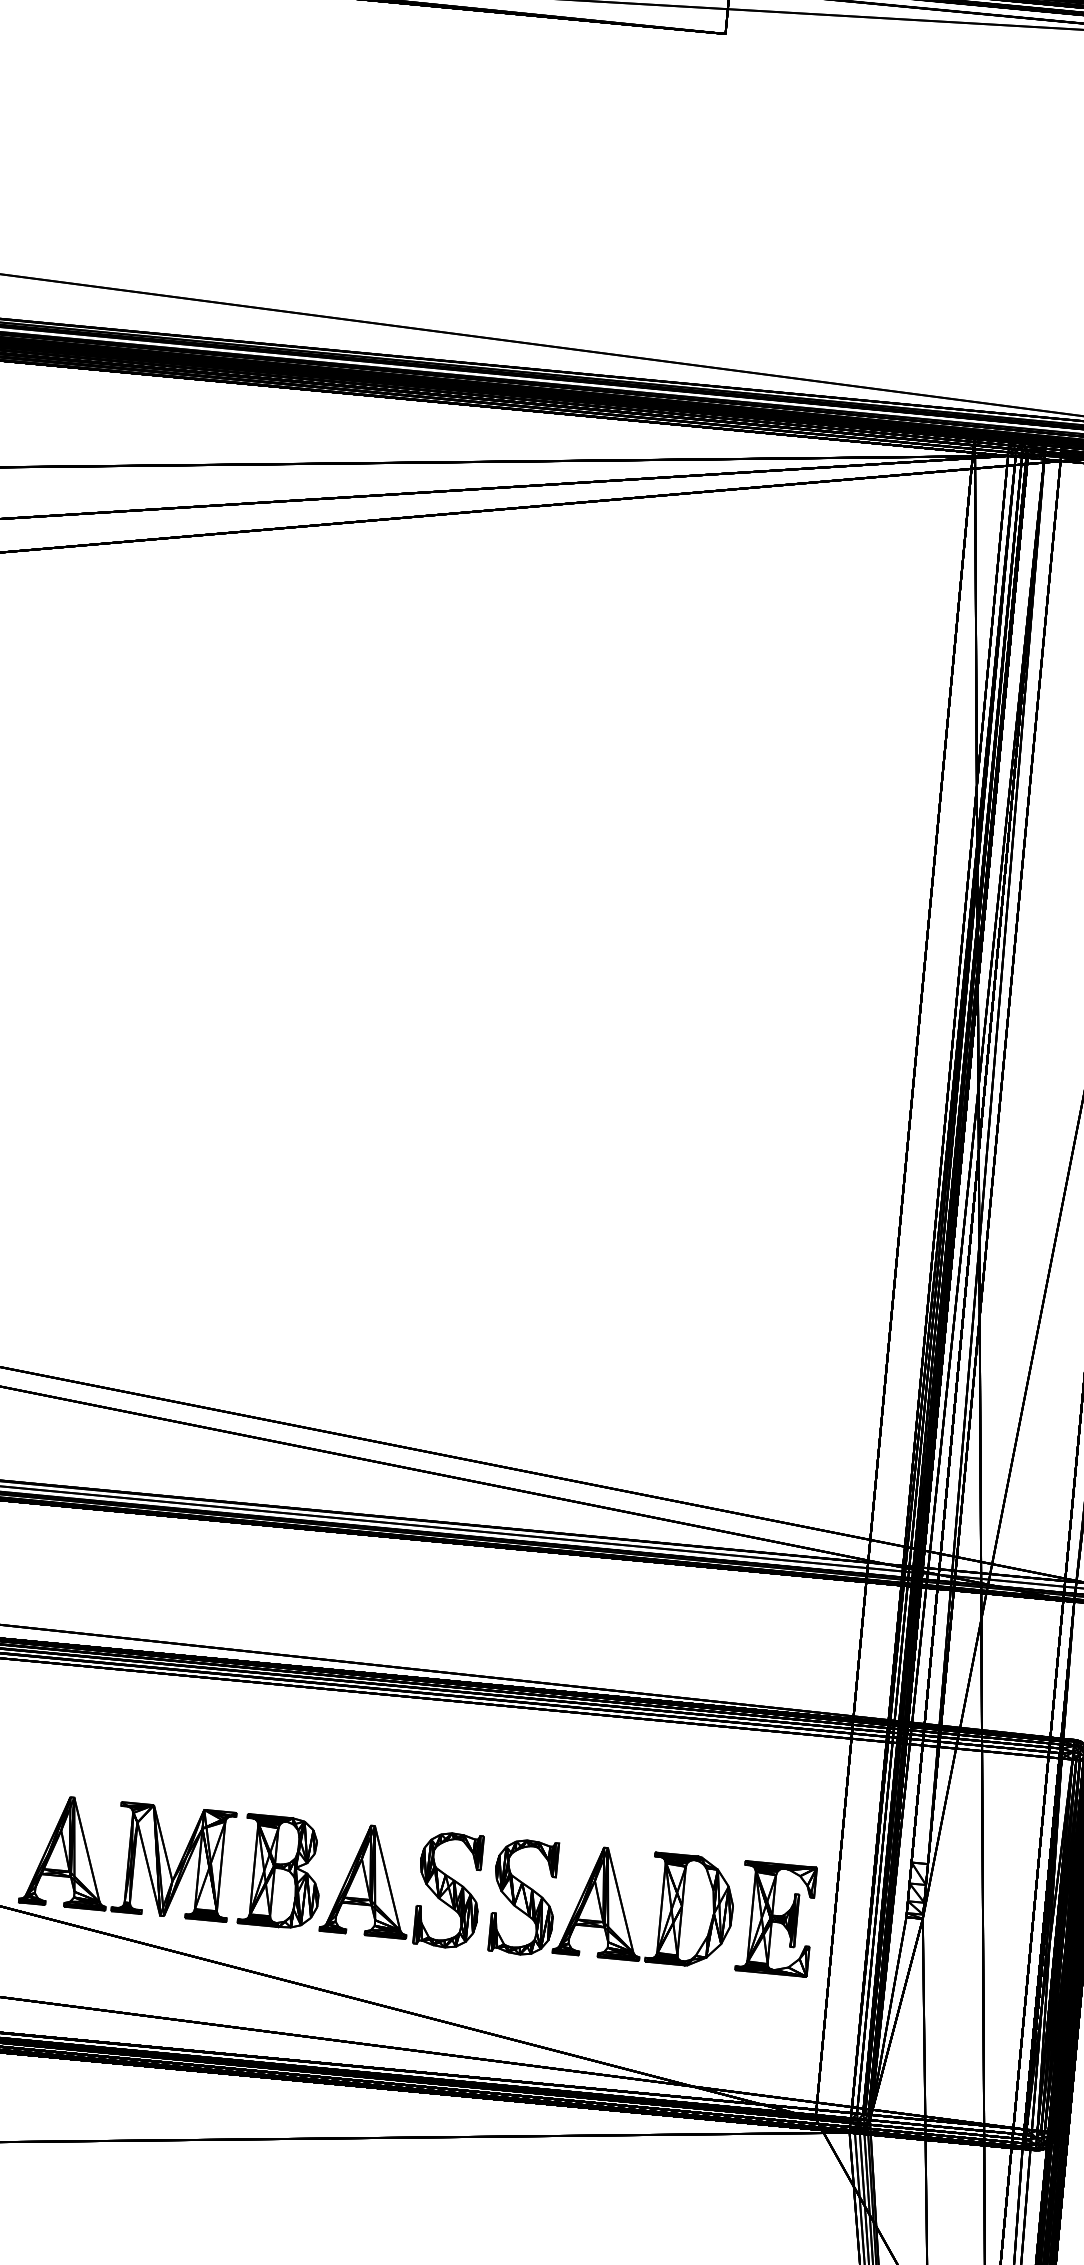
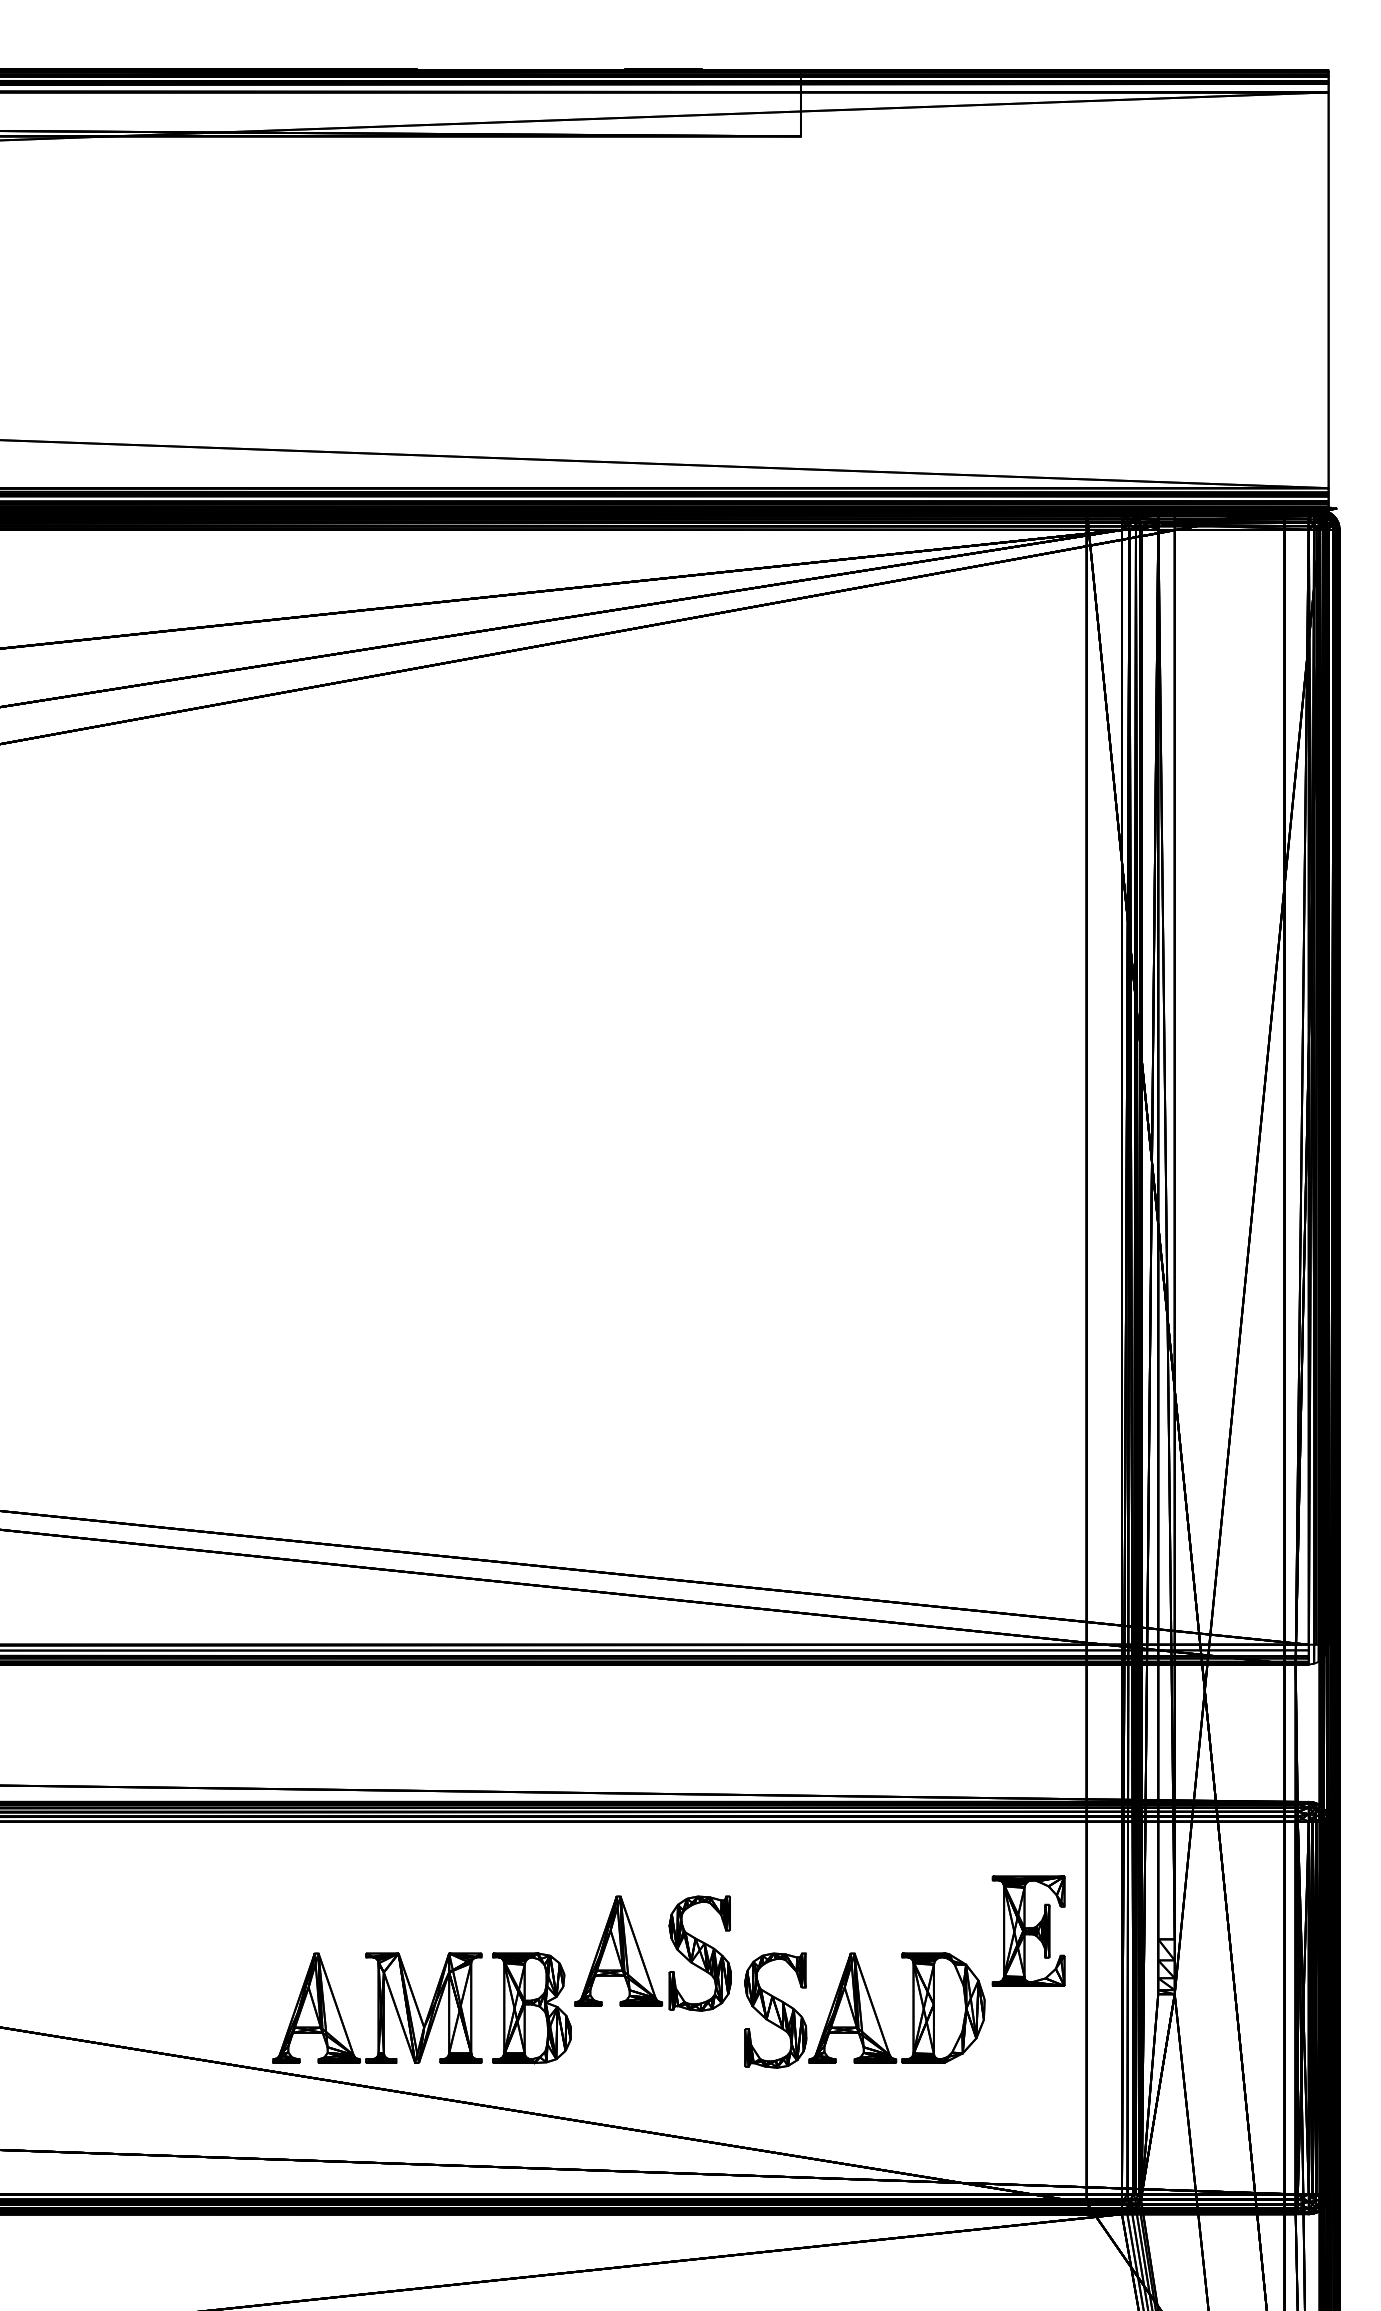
part: (391, 1887) -> (642, 1956), moved
part: (776, 1918) -> (1028, 1930), moved

